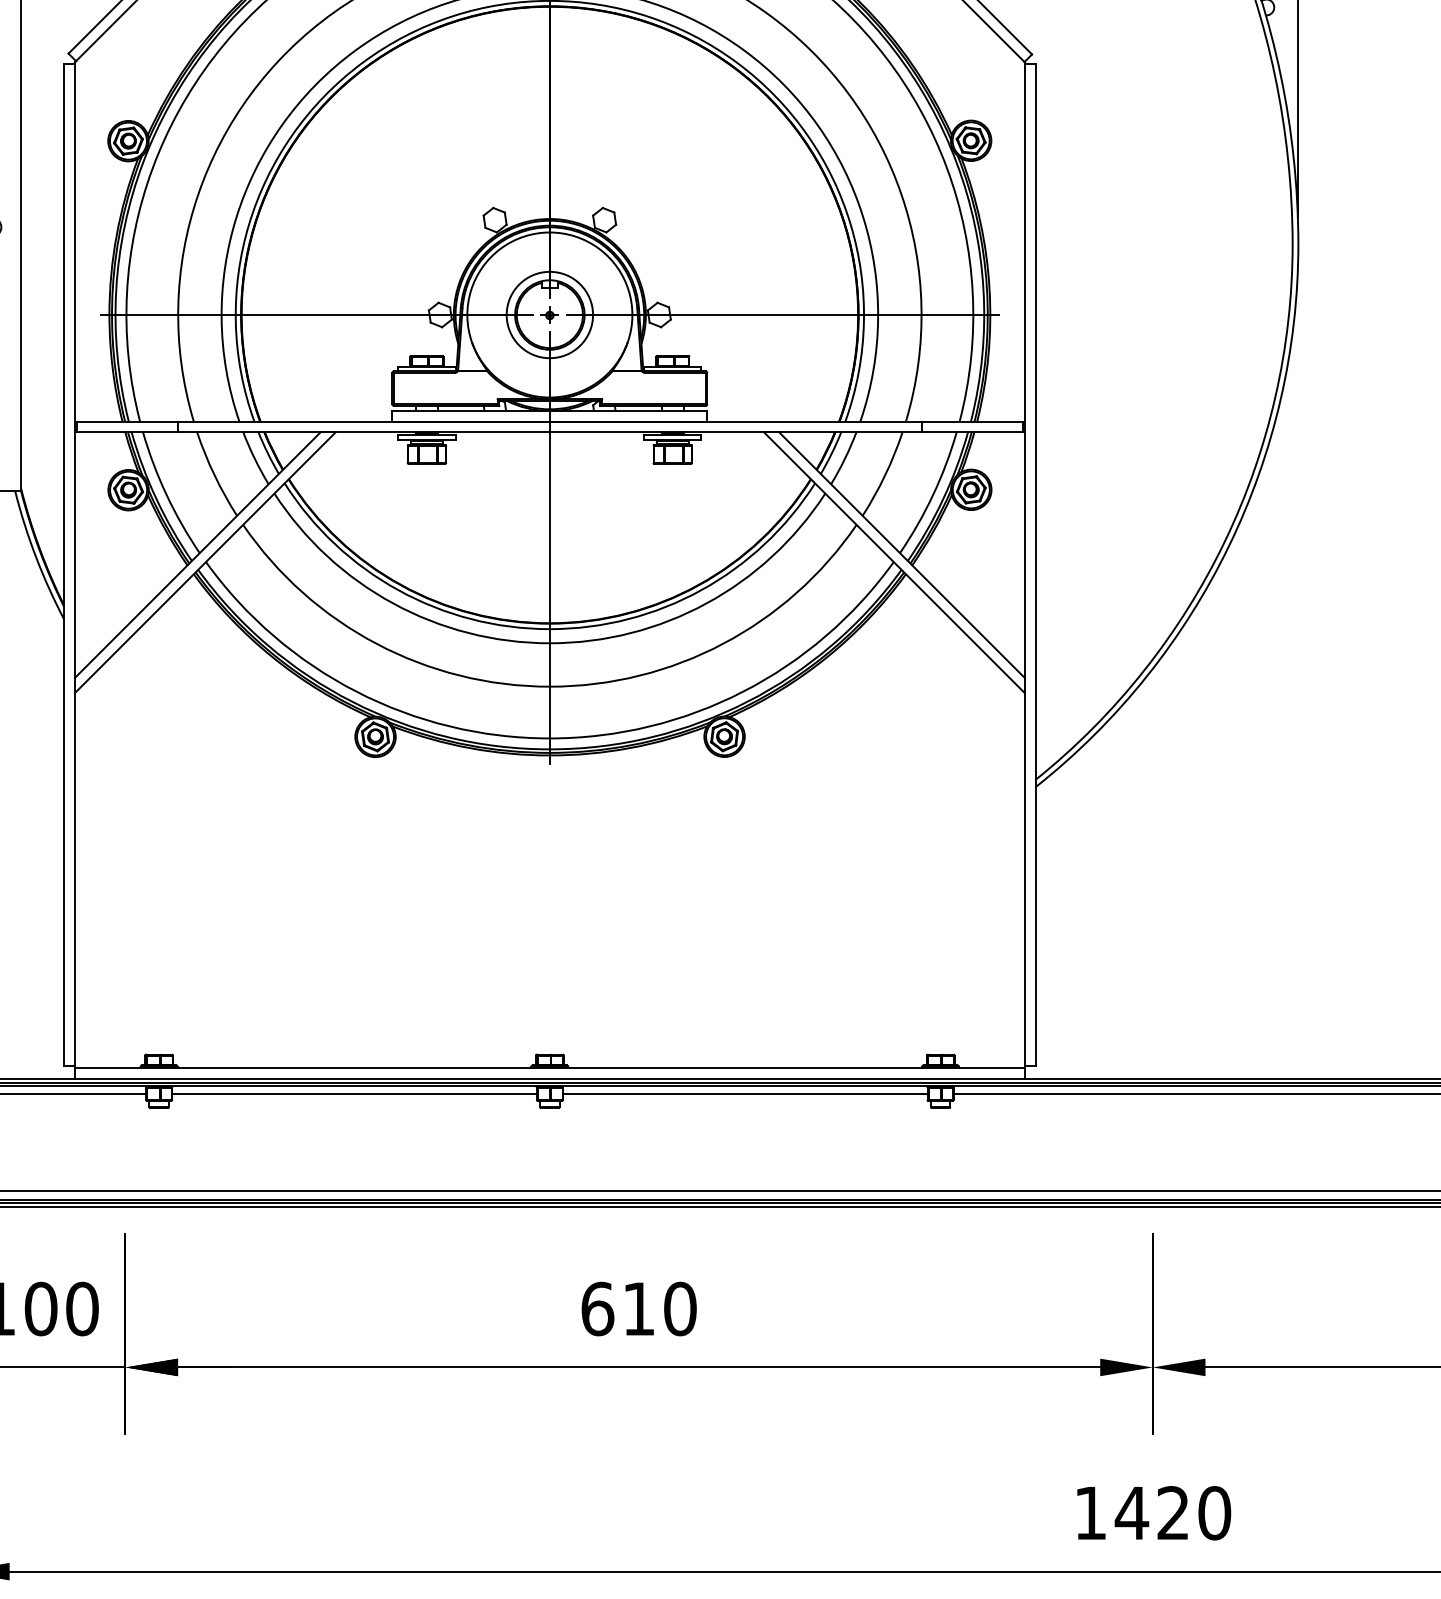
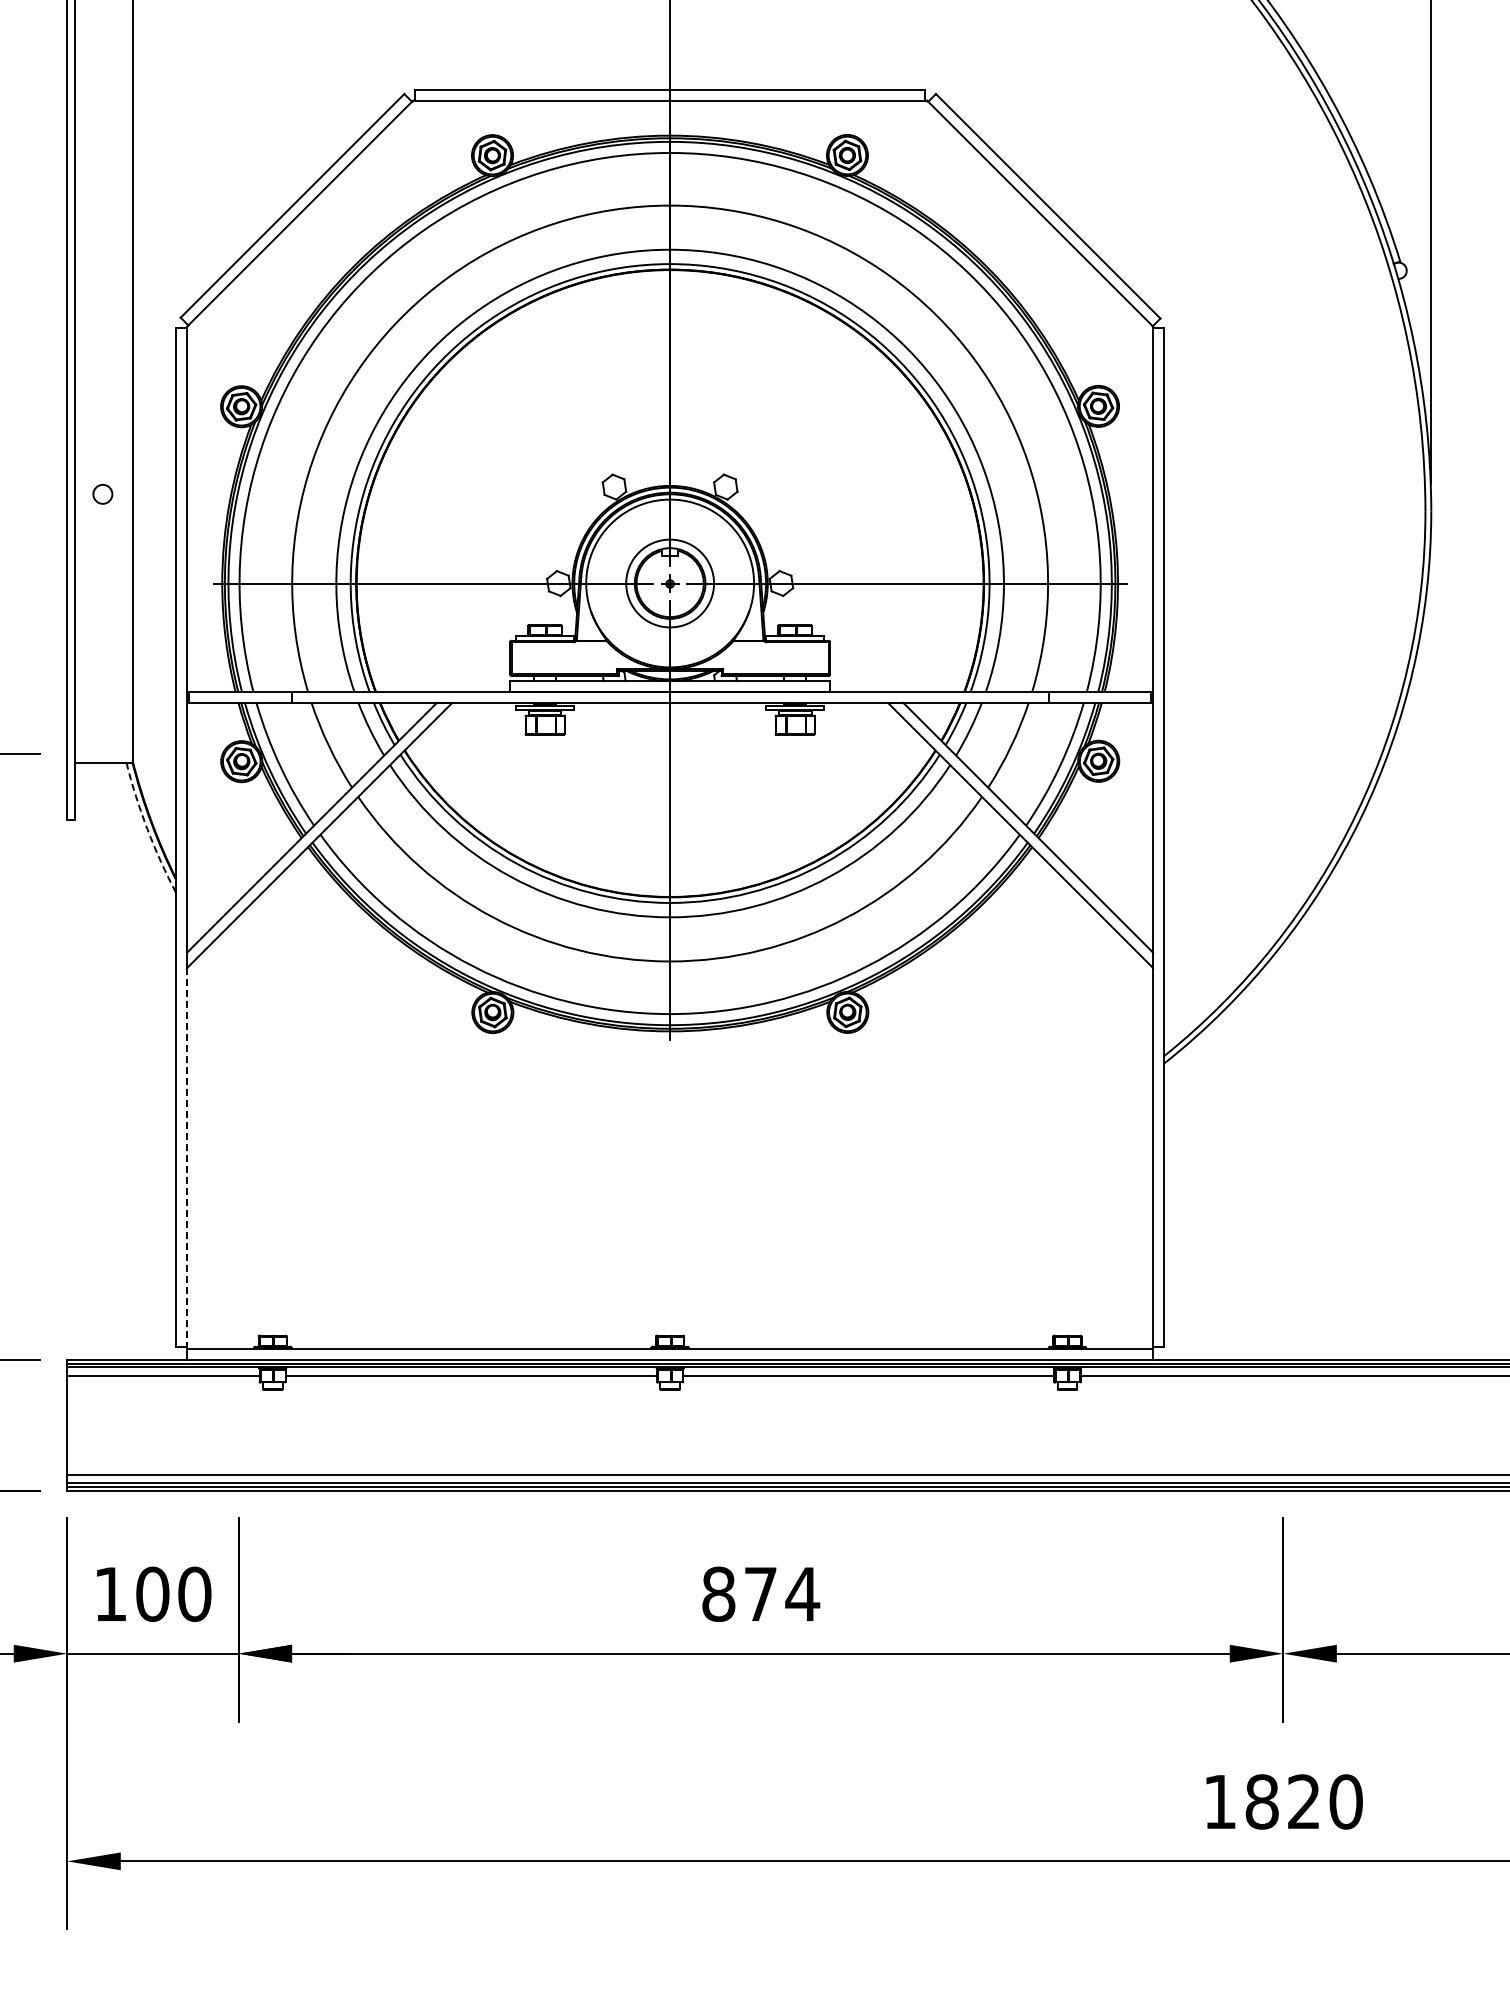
arc: (35, 556) -> (147, 829), solid -> dashed
line: (75, 879) -> (187, 1157), solid -> dashed
text: (639, 1308) -> (761, 1593), 610 -> 874
text: (1131, 1512) -> (1261, 1801), 1420 -> 1820

